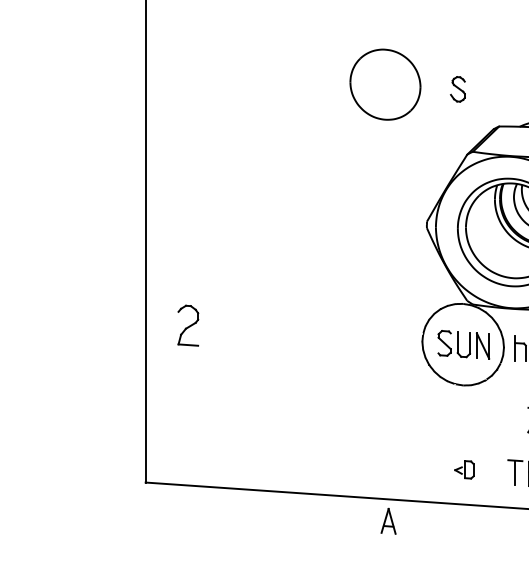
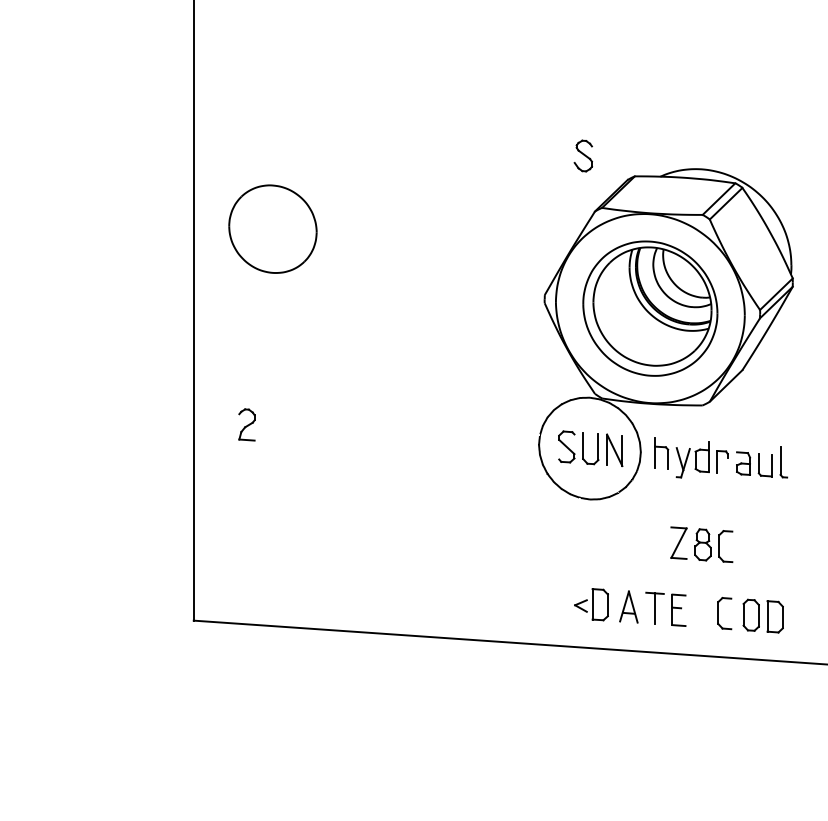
part: (385, 84) -> (272, 228), moved
part: (457, 88) -> (582, 155), moved
part: (187, 325) -> (246, 424), size x0.62
part: (464, 469) -> (591, 604), size x1.43
part: (388, 520) -> (628, 606), moved

